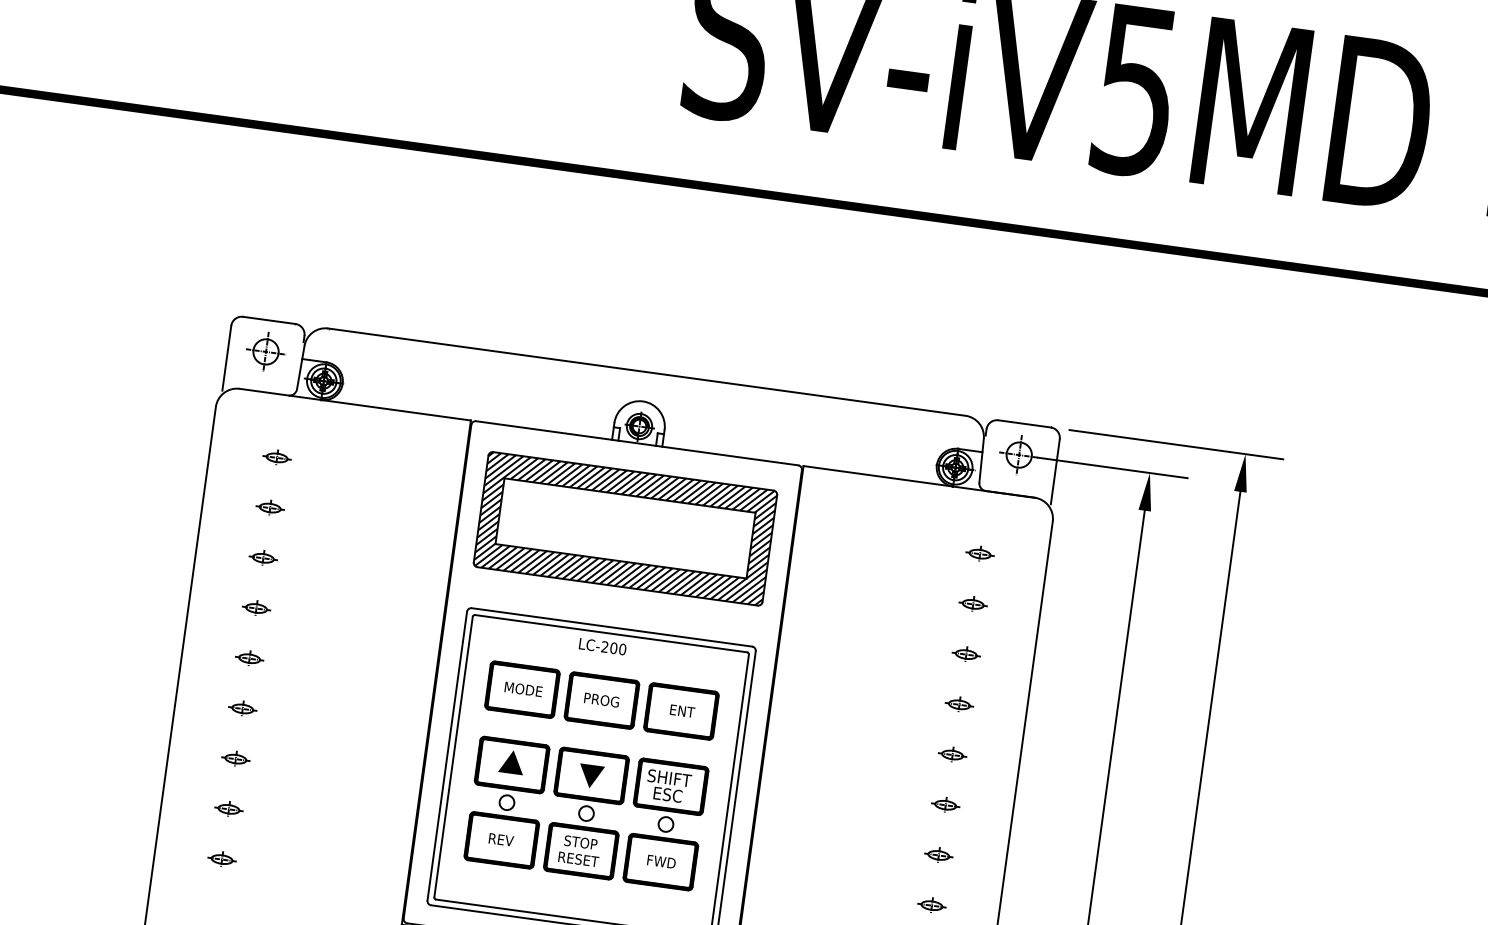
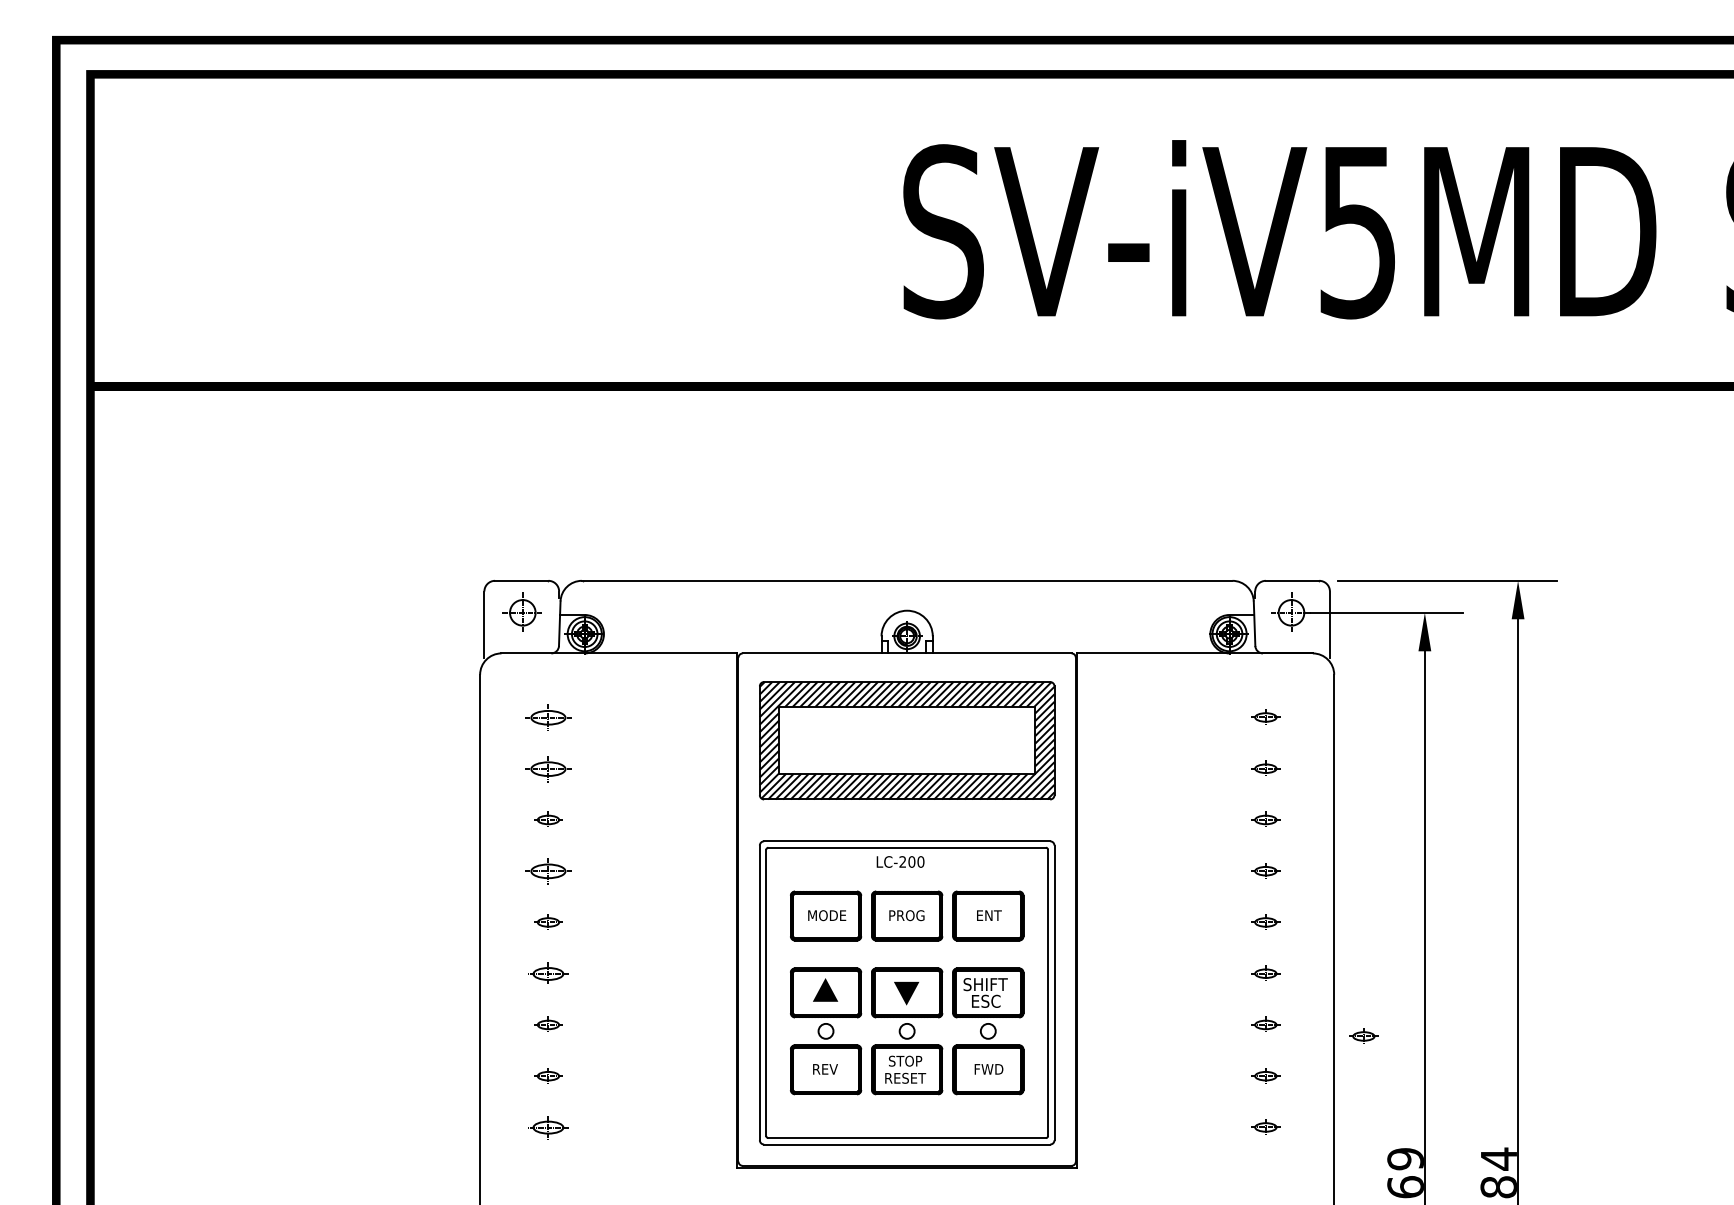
part: (277, 456) -> (548, 716), size x1.6
part: (270, 506) -> (548, 767), size x1.6
part: (256, 607) -> (548, 870), size x1.6
part: (242, 707) -> (548, 972), size x1.4
part: (222, 858) -> (548, 1126), size x1.4
part: (1033, 878) -> (1363, 1035), added

